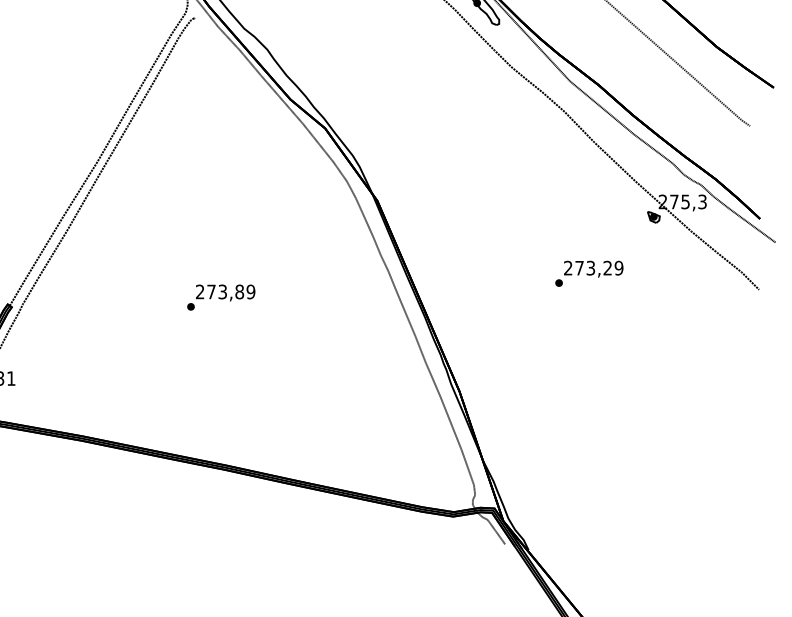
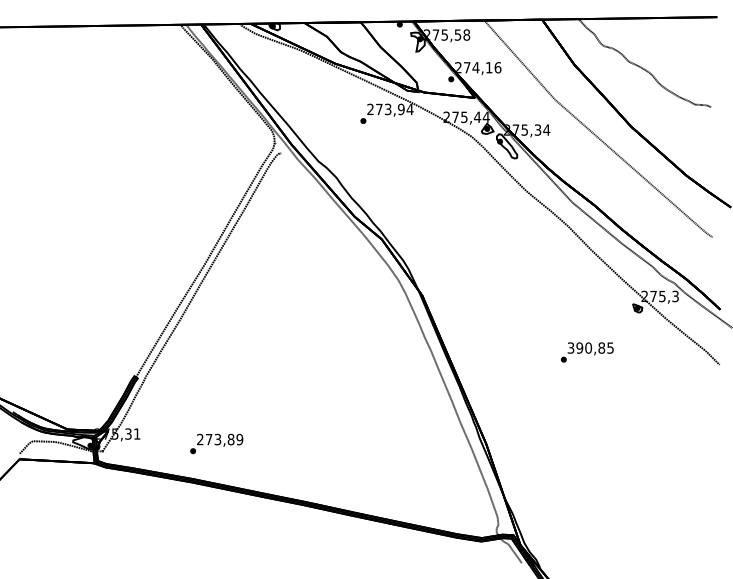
text: (593, 267) -> (590, 347), 273,29 -> 390,85
text: (220, 296) -> (216, 443), moved

